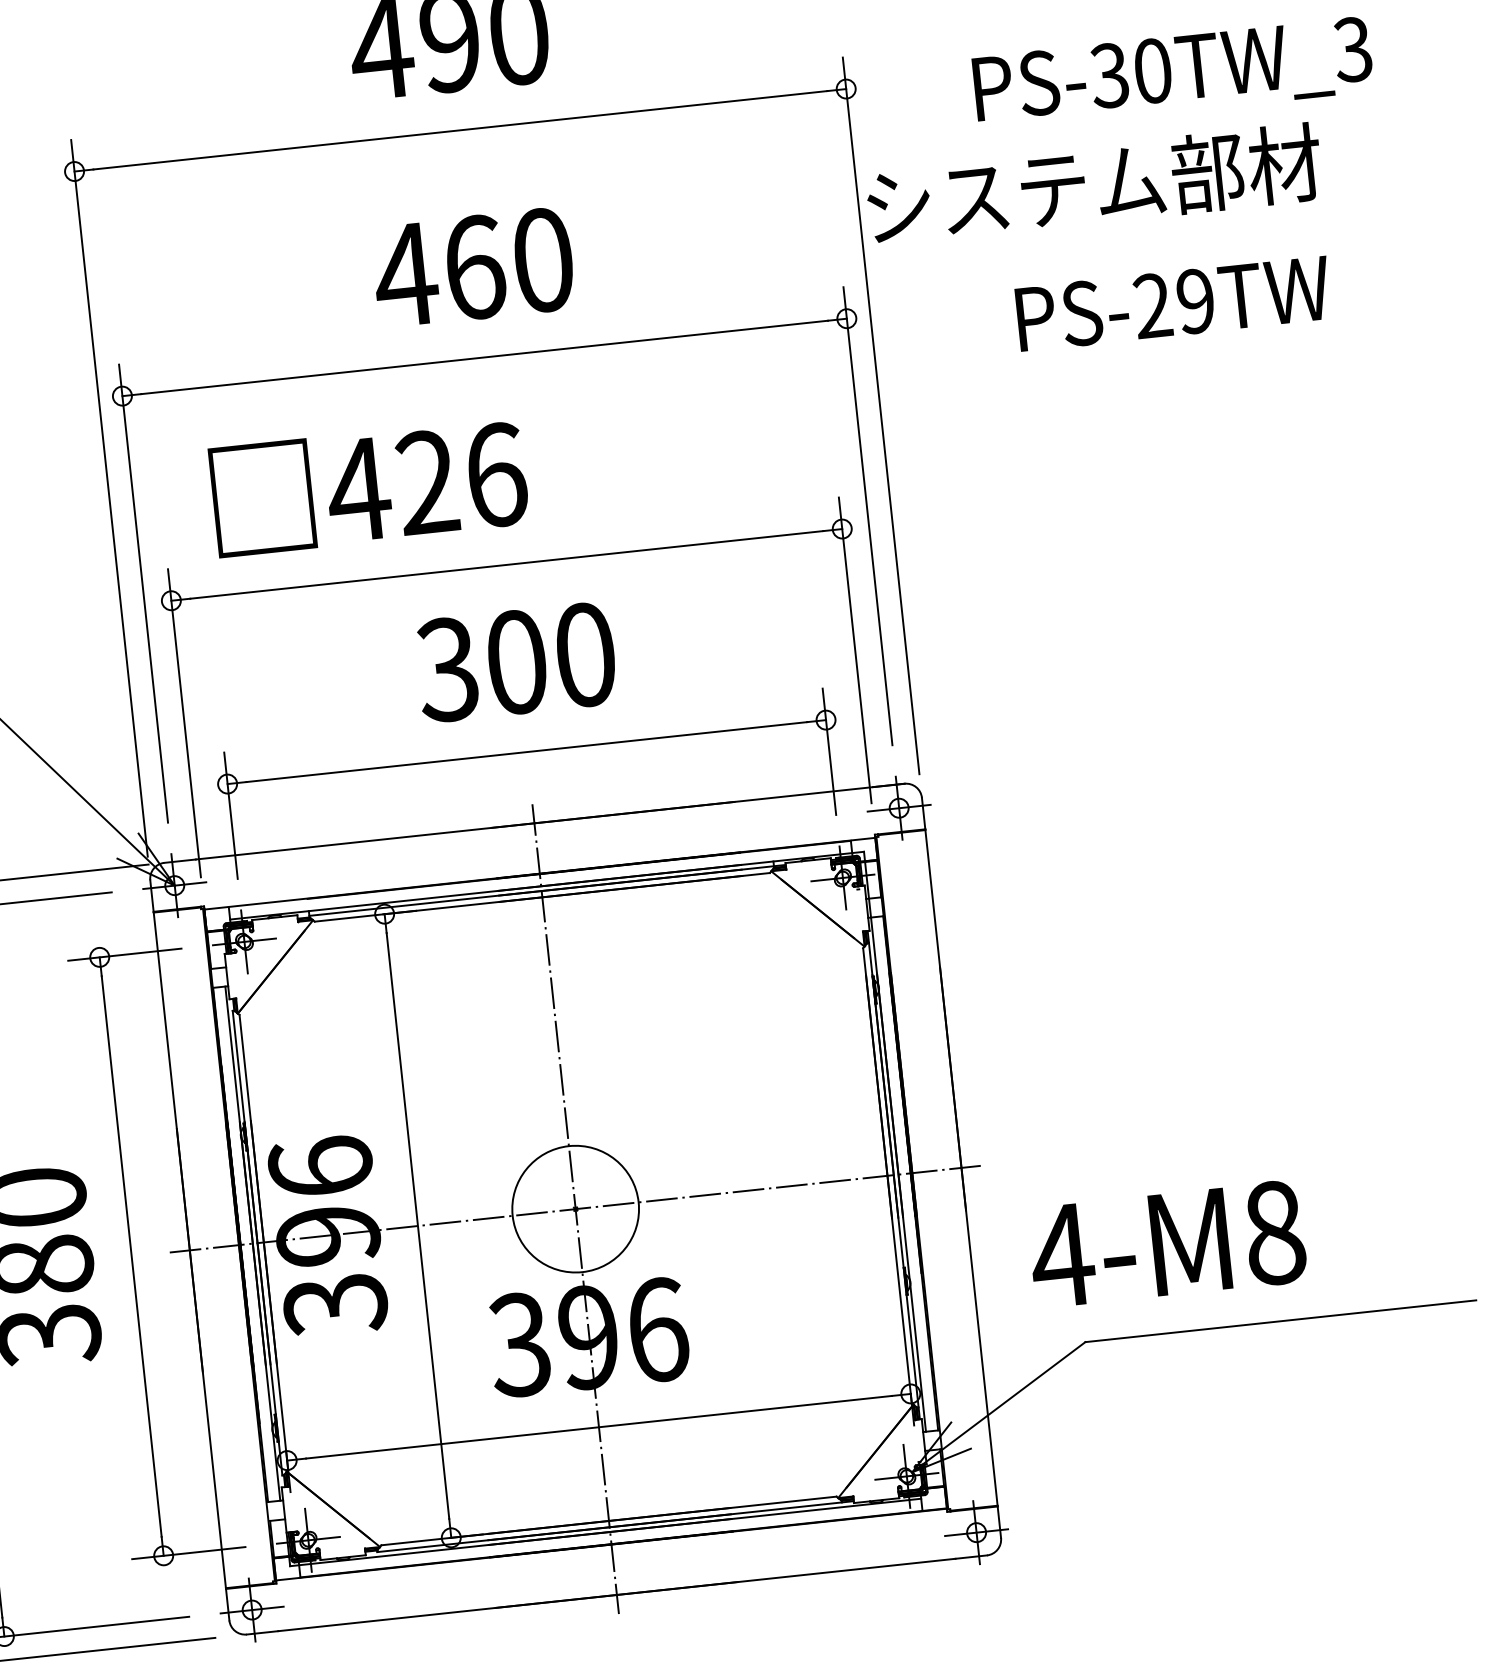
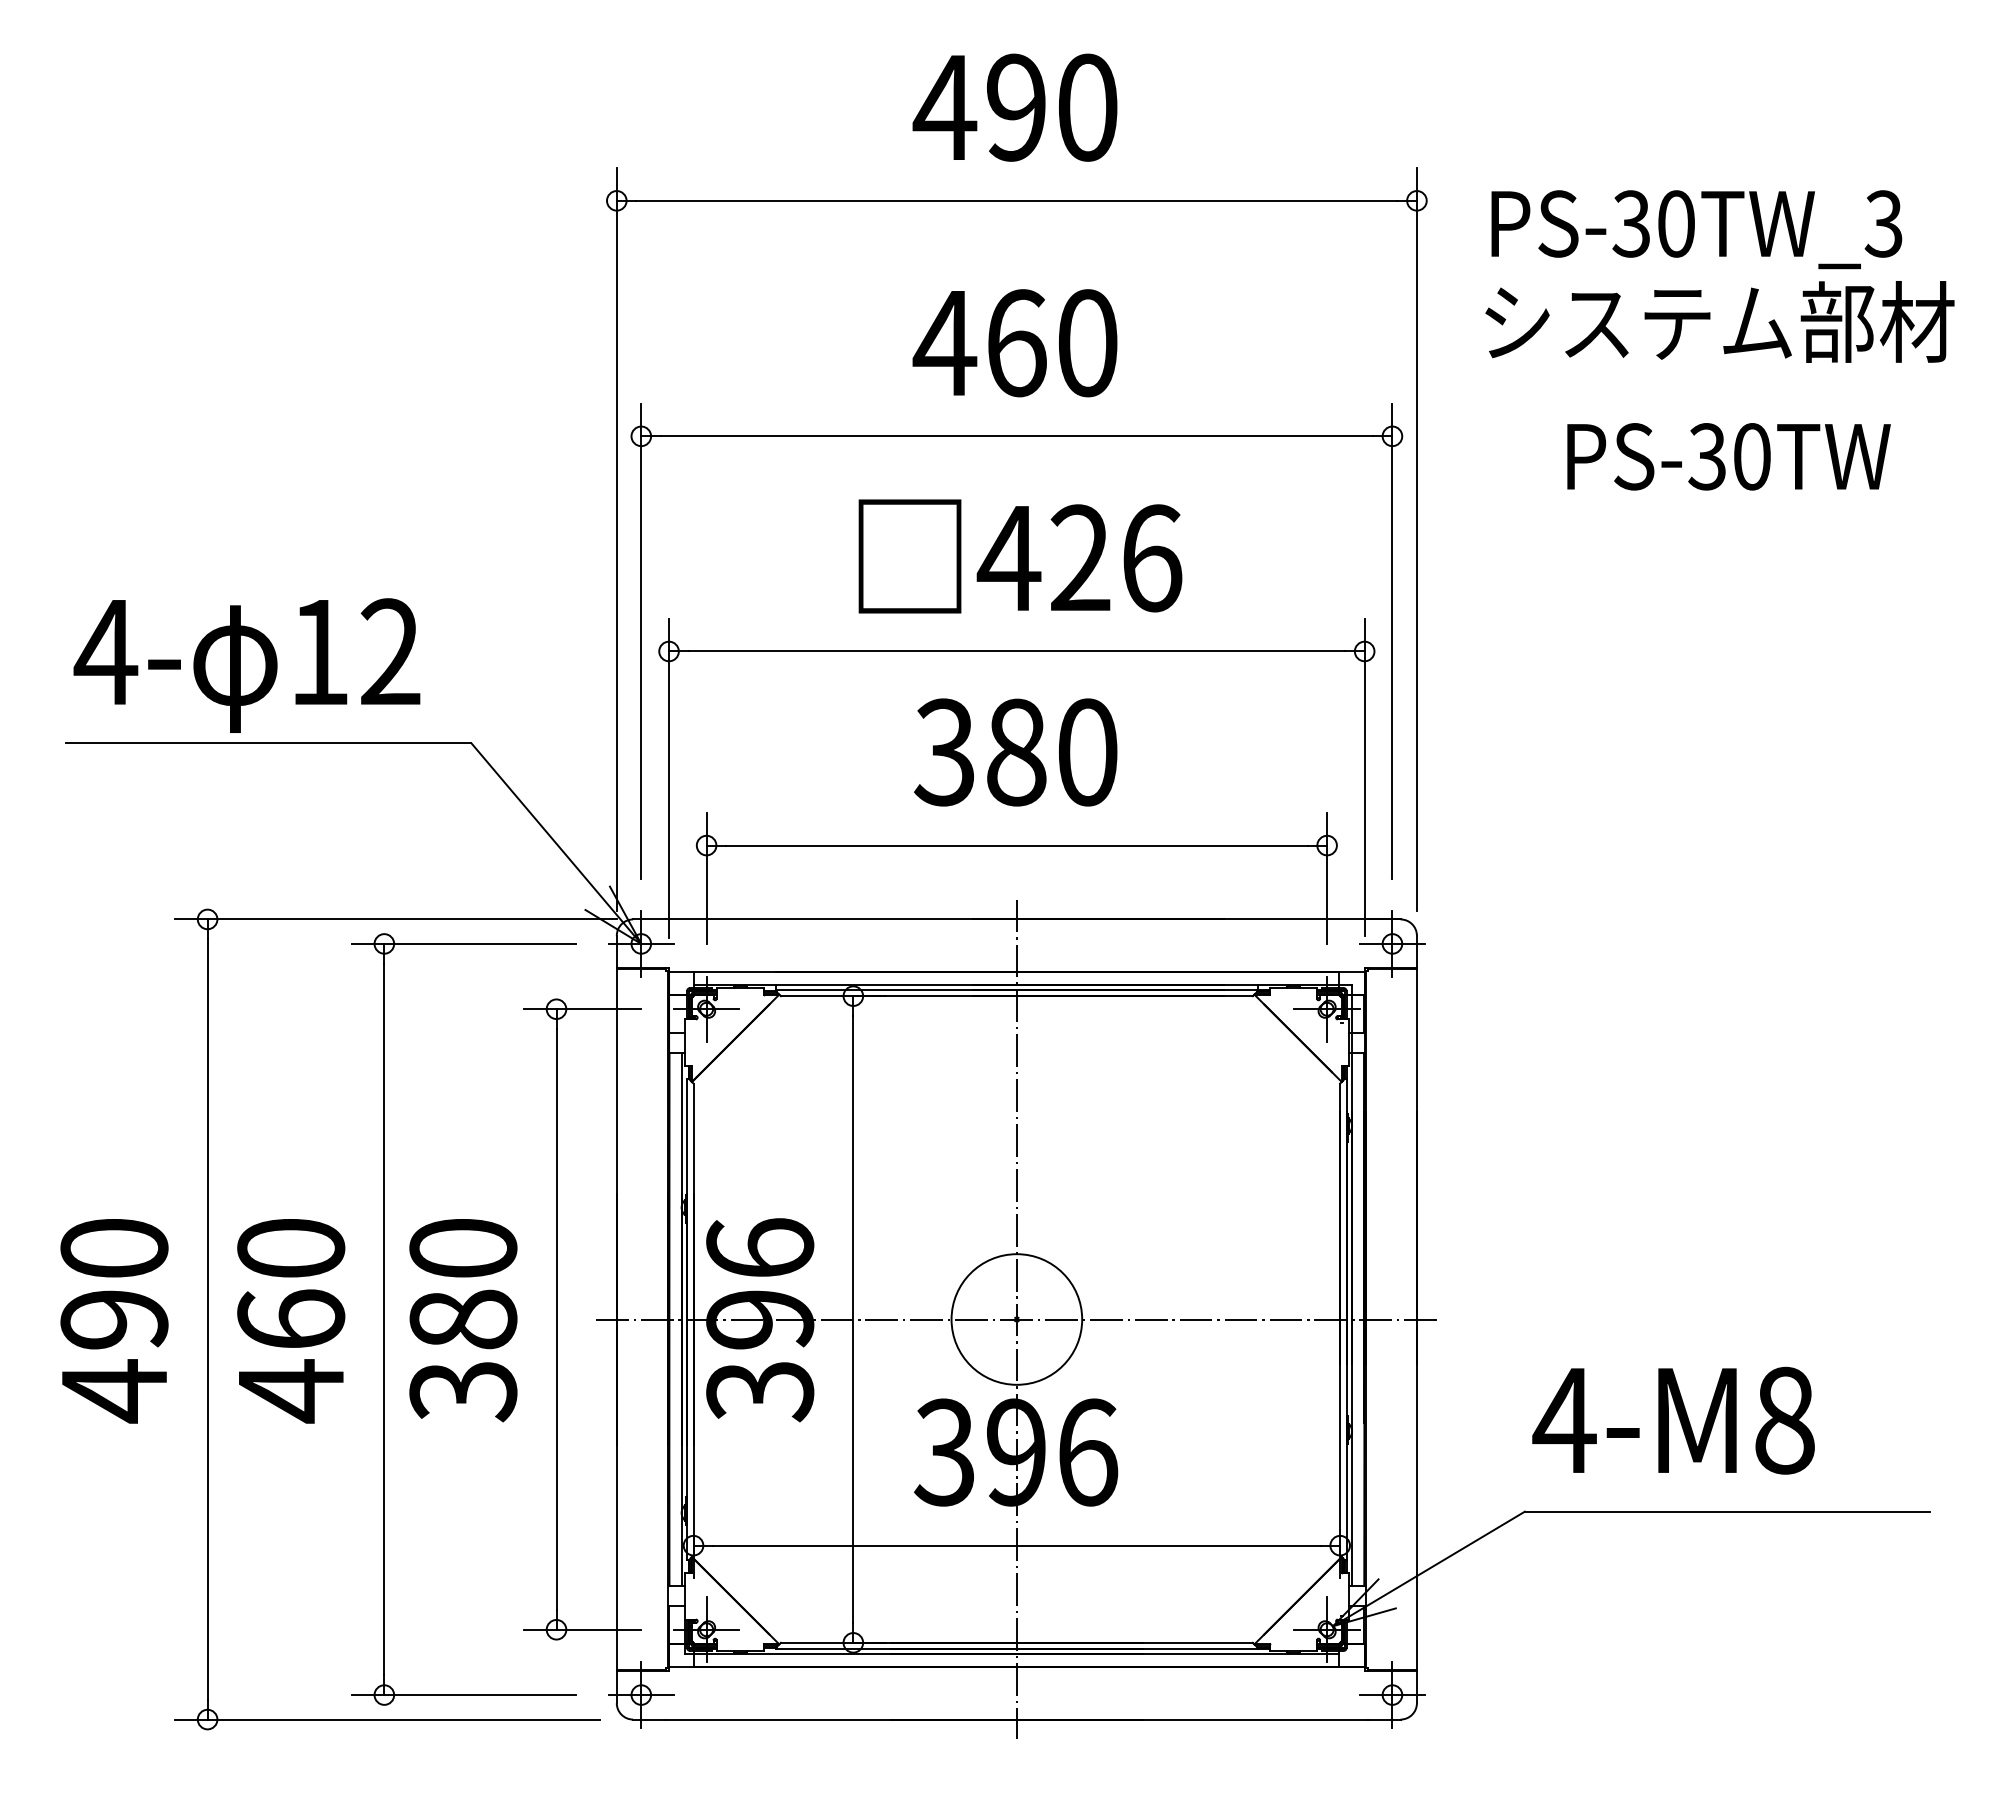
text: (1172, 74) -> (1696, 229), moved
text: (1093, 184) -> (1719, 321), moved
text: (1173, 303) -> (1729, 456), PS-29TW -> PS-30TW
text: (369, 486) -> (1020, 556), moved
text: (516, 662) -> (1016, 752), 300 -> 380
text: (1167, 1244) -> (1673, 1420), moved

